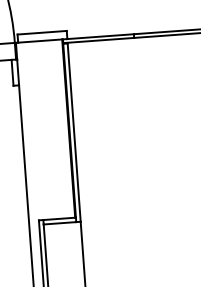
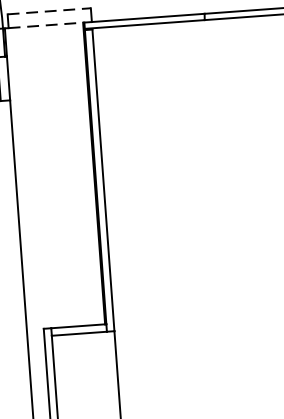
line: (42, 32) -> (49, 10), solid -> dashed
line: (40, 41) -> (46, 26), solid -> dashed

